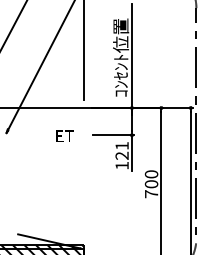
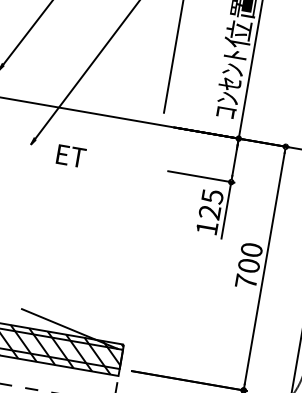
text: (64, 135) -> (70, 154), moved
text: (121, 146) -> (211, 197), 121 -> 125

